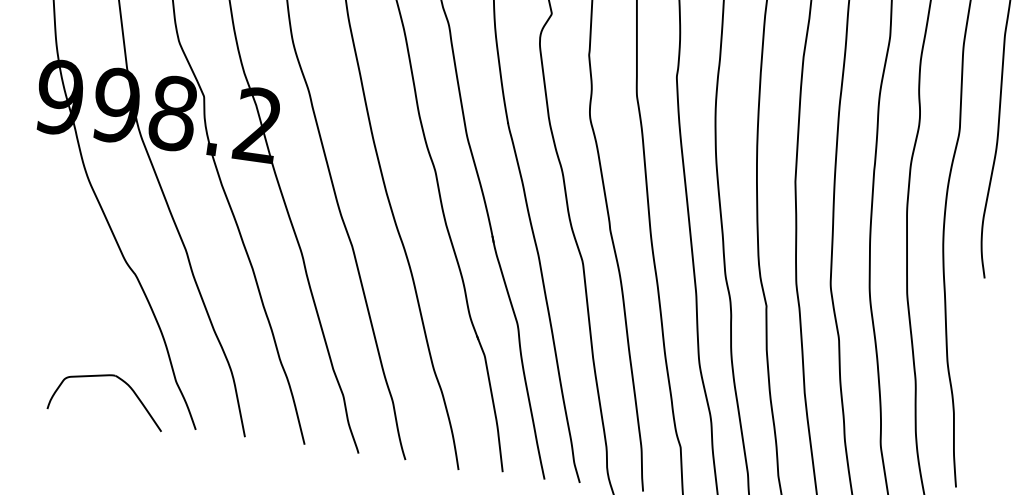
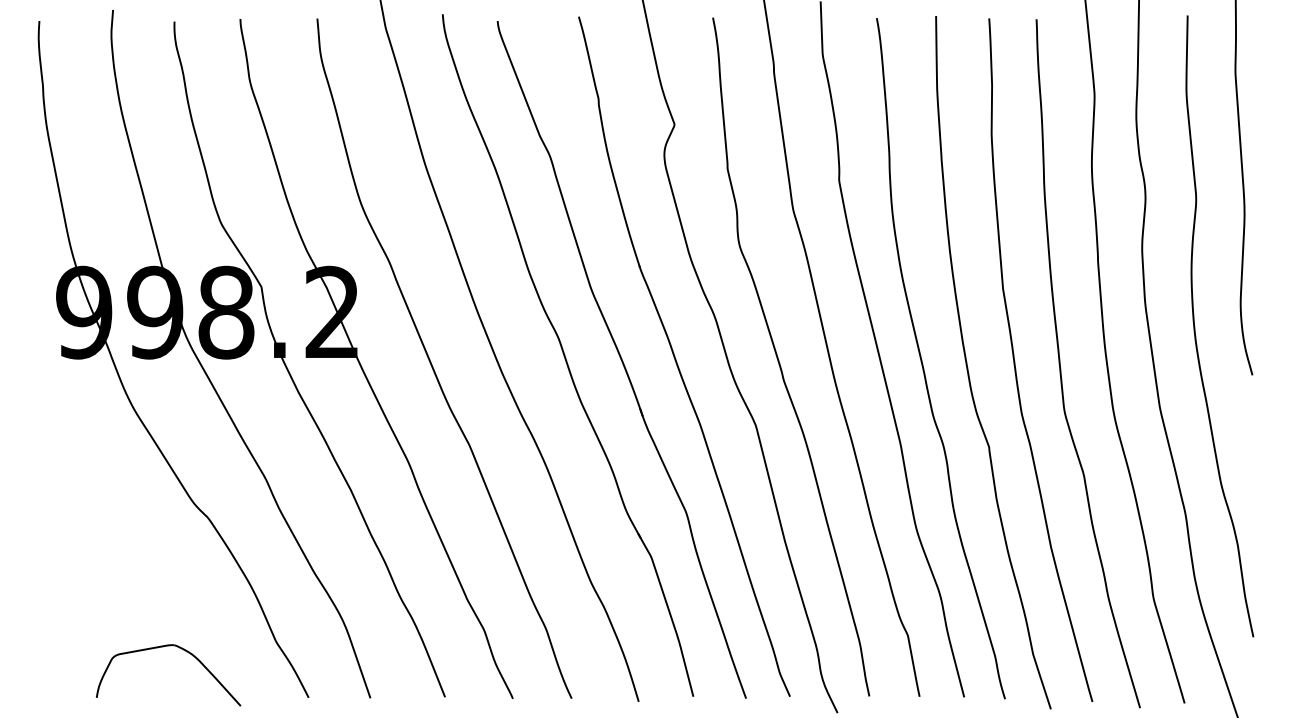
part: (106, 376) -> (163, 647), moved

